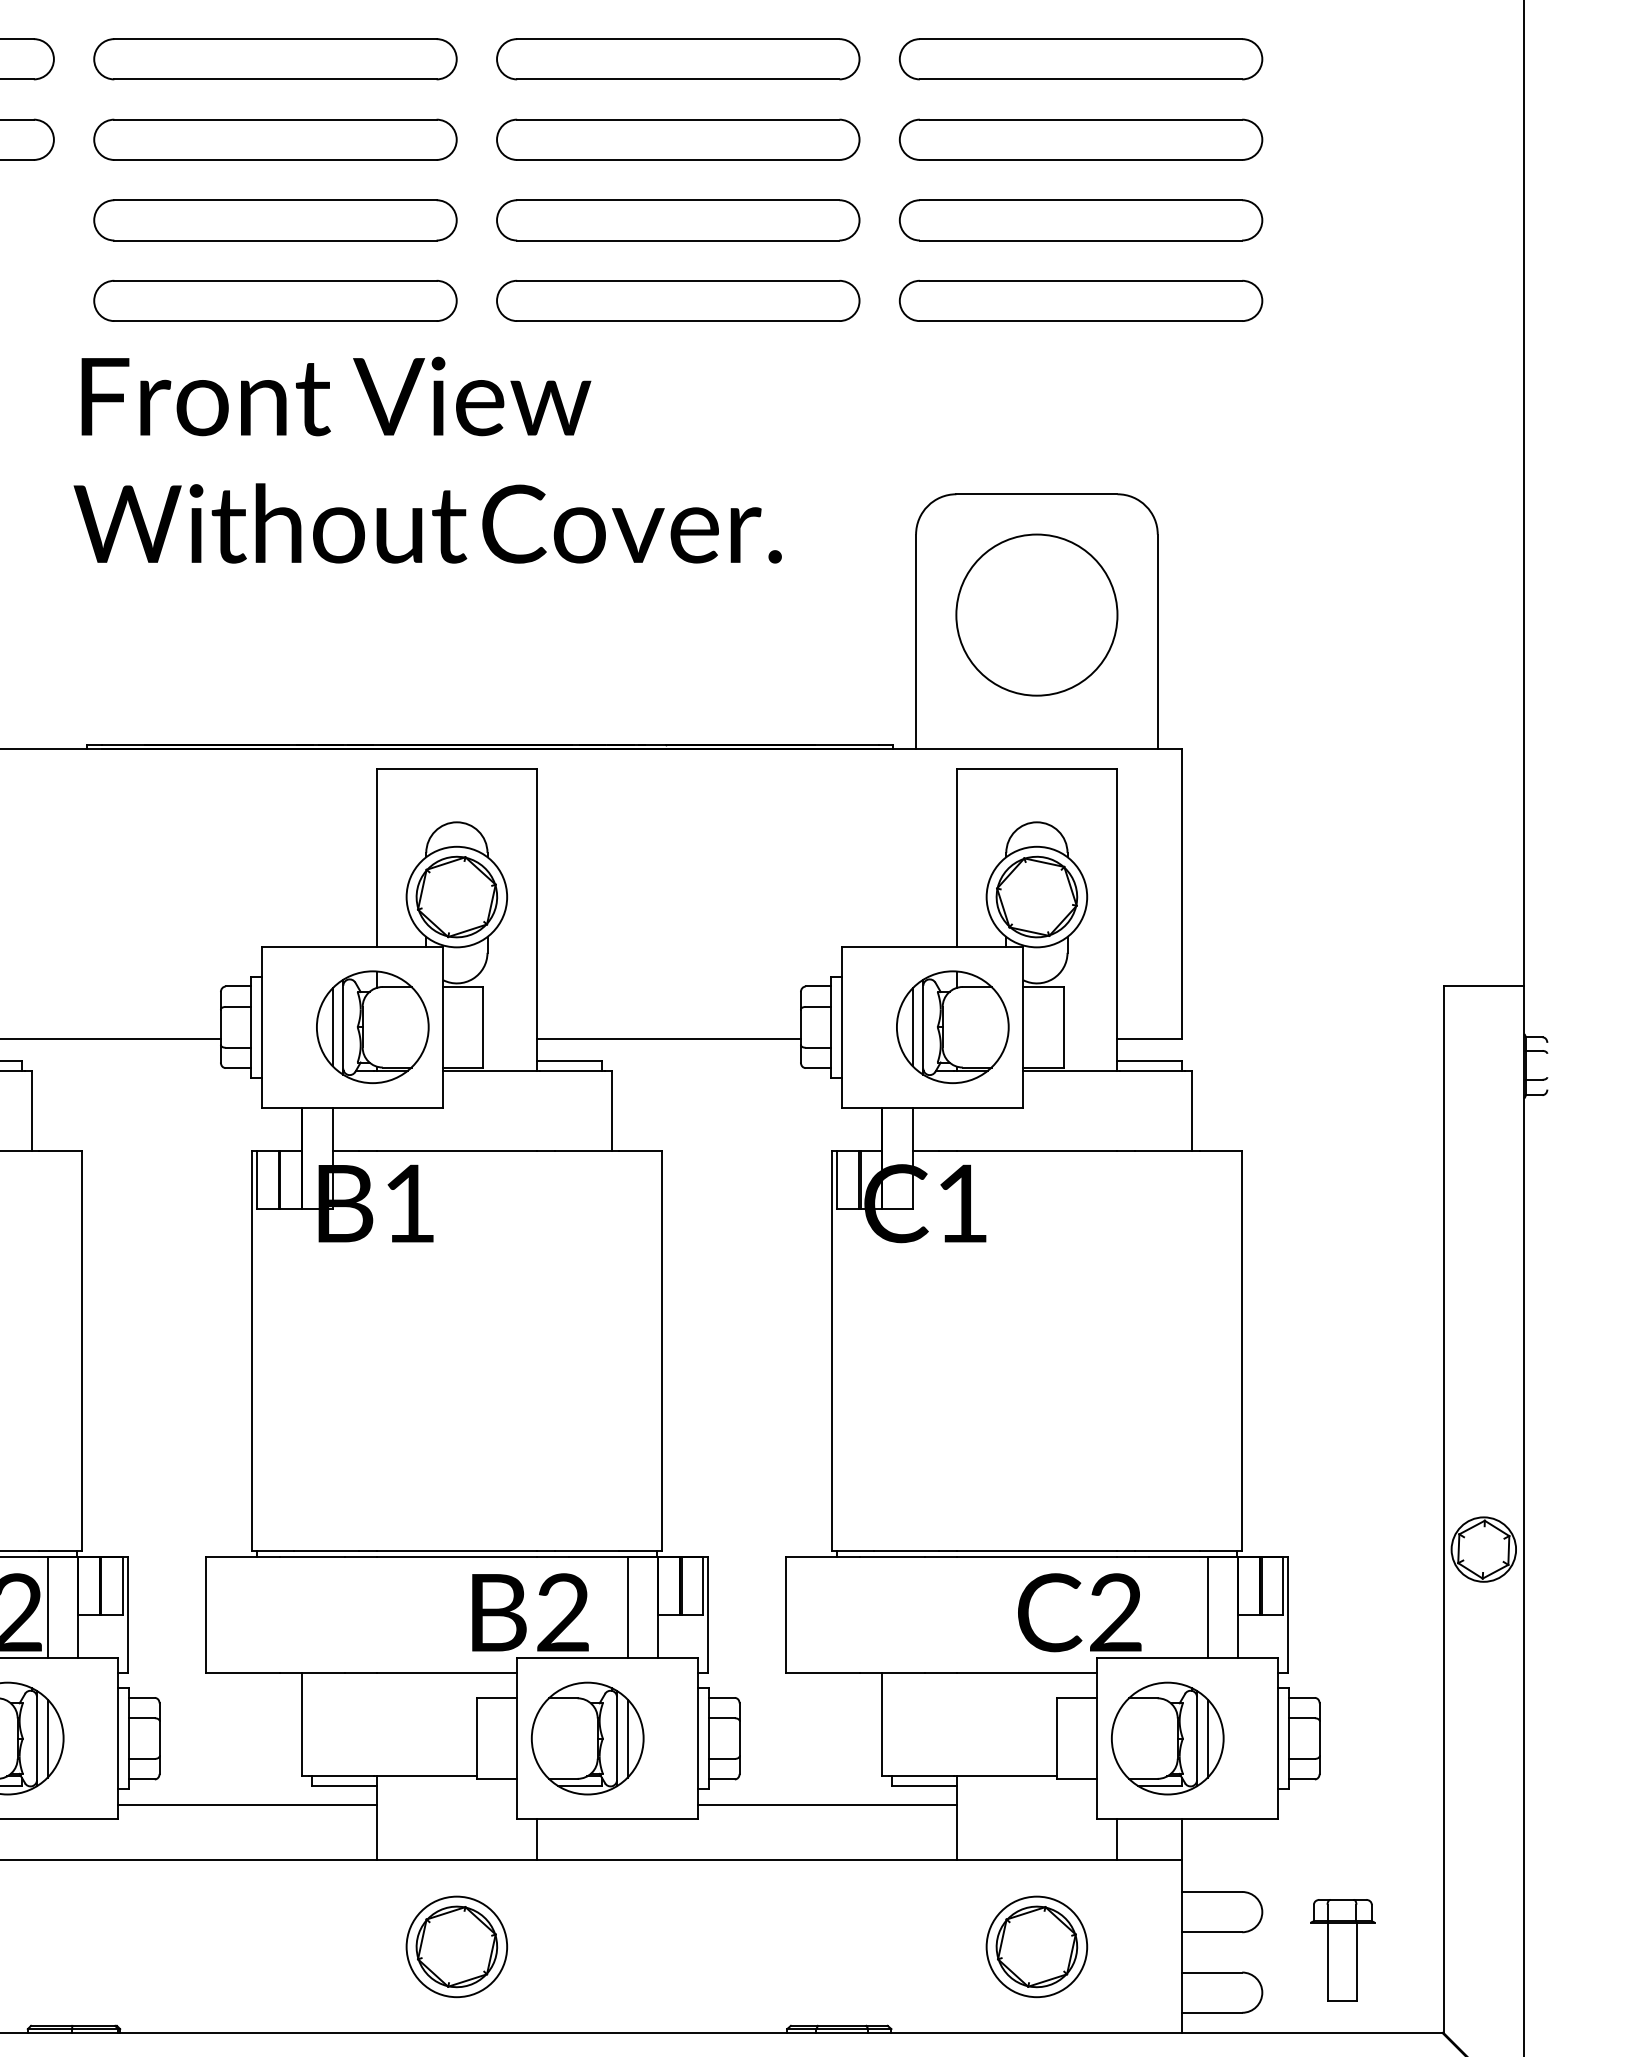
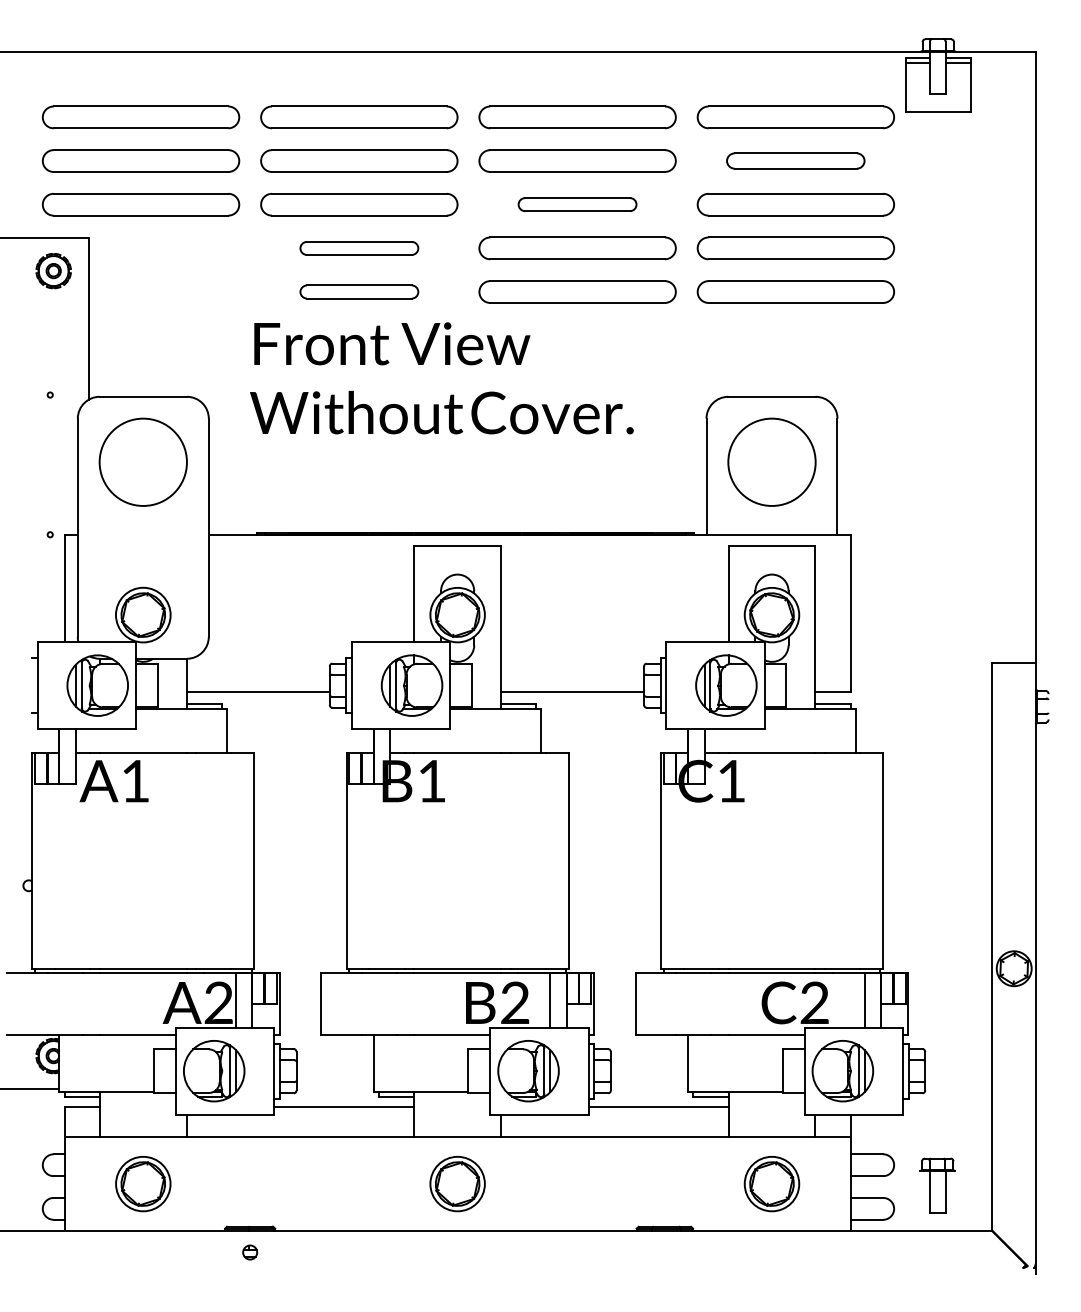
part: (1080, 58) -> (795, 160), size x0.7
part: (678, 139) -> (577, 204), size x0.6
part: (275, 220) -> (359, 248), size x0.6
part: (275, 299) -> (359, 291), size x0.6

